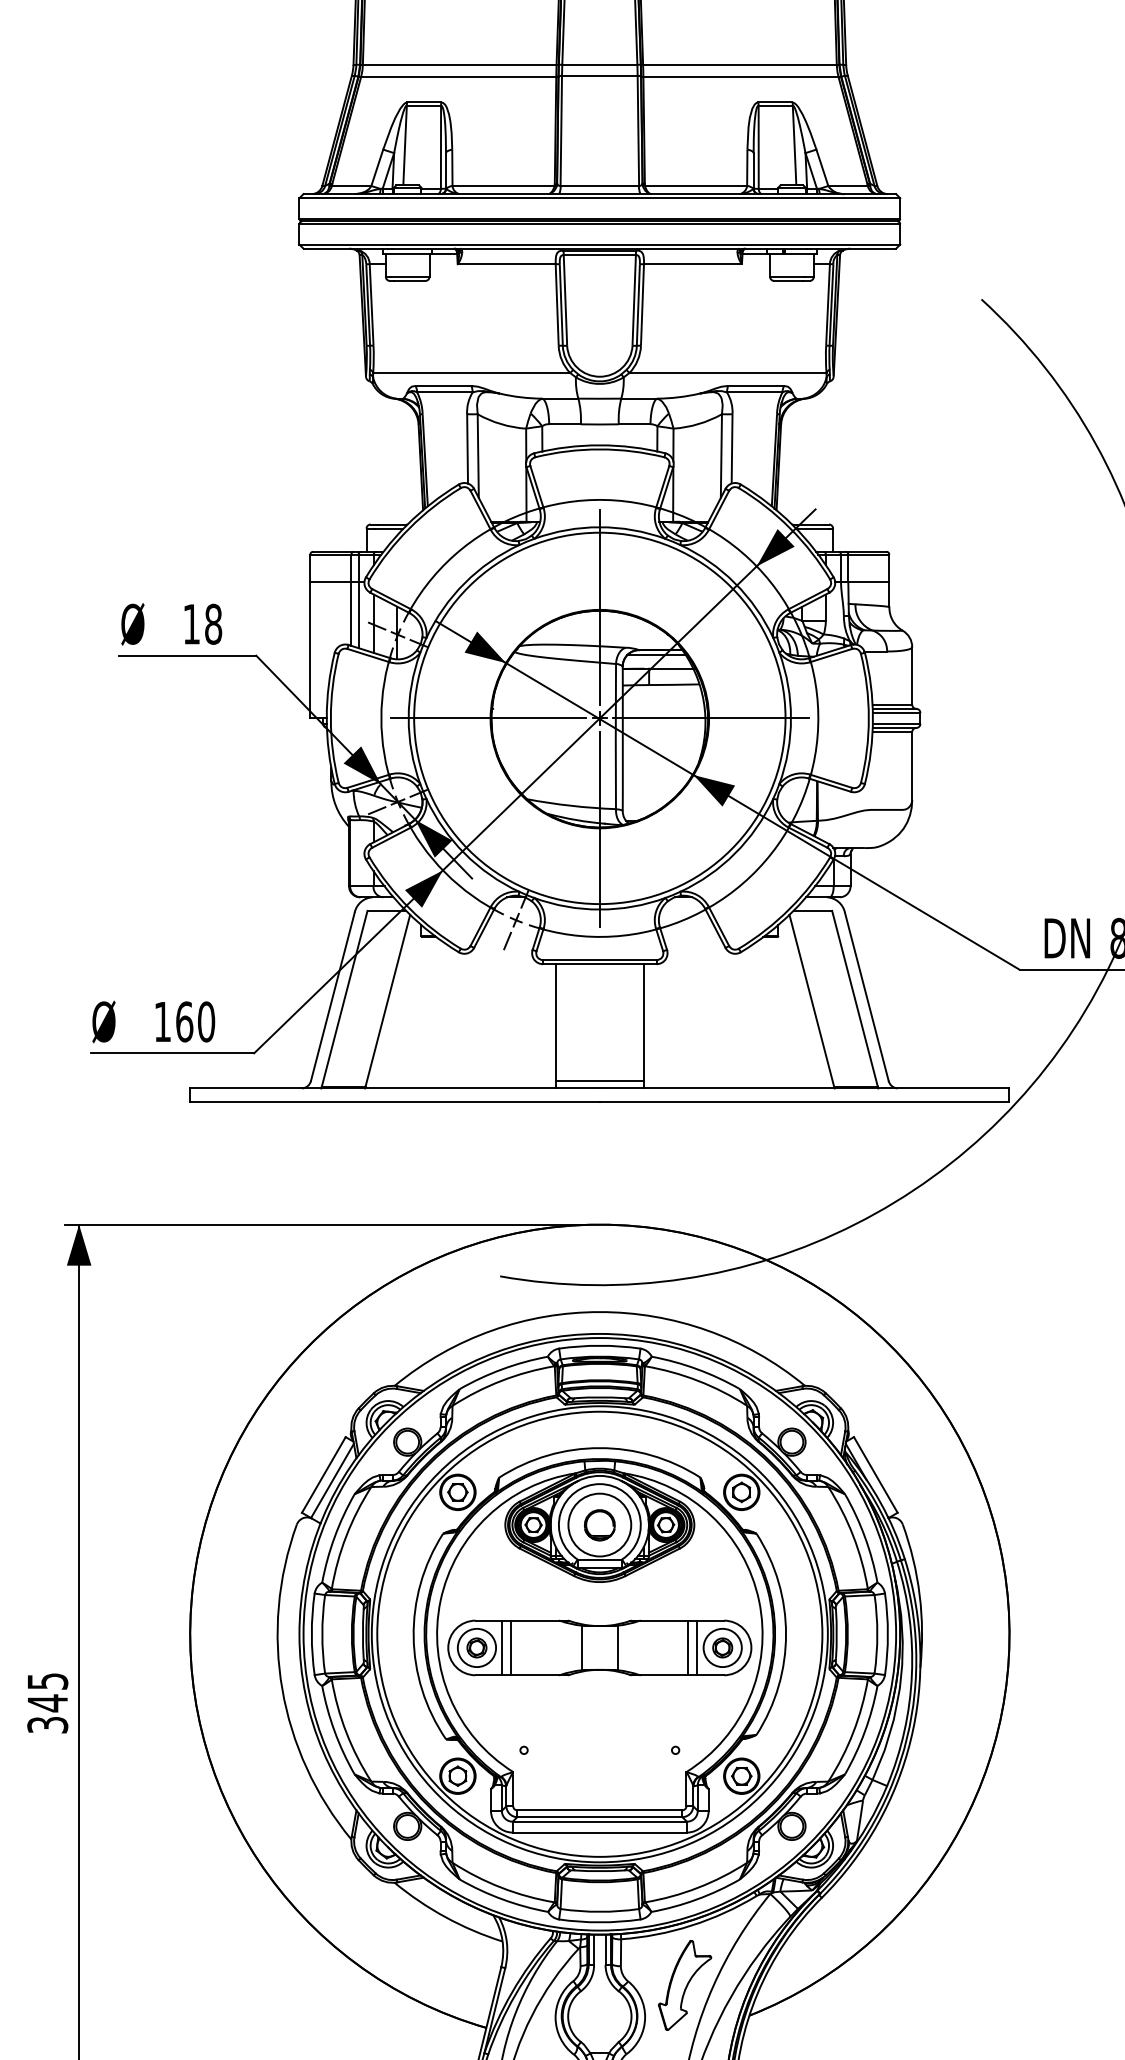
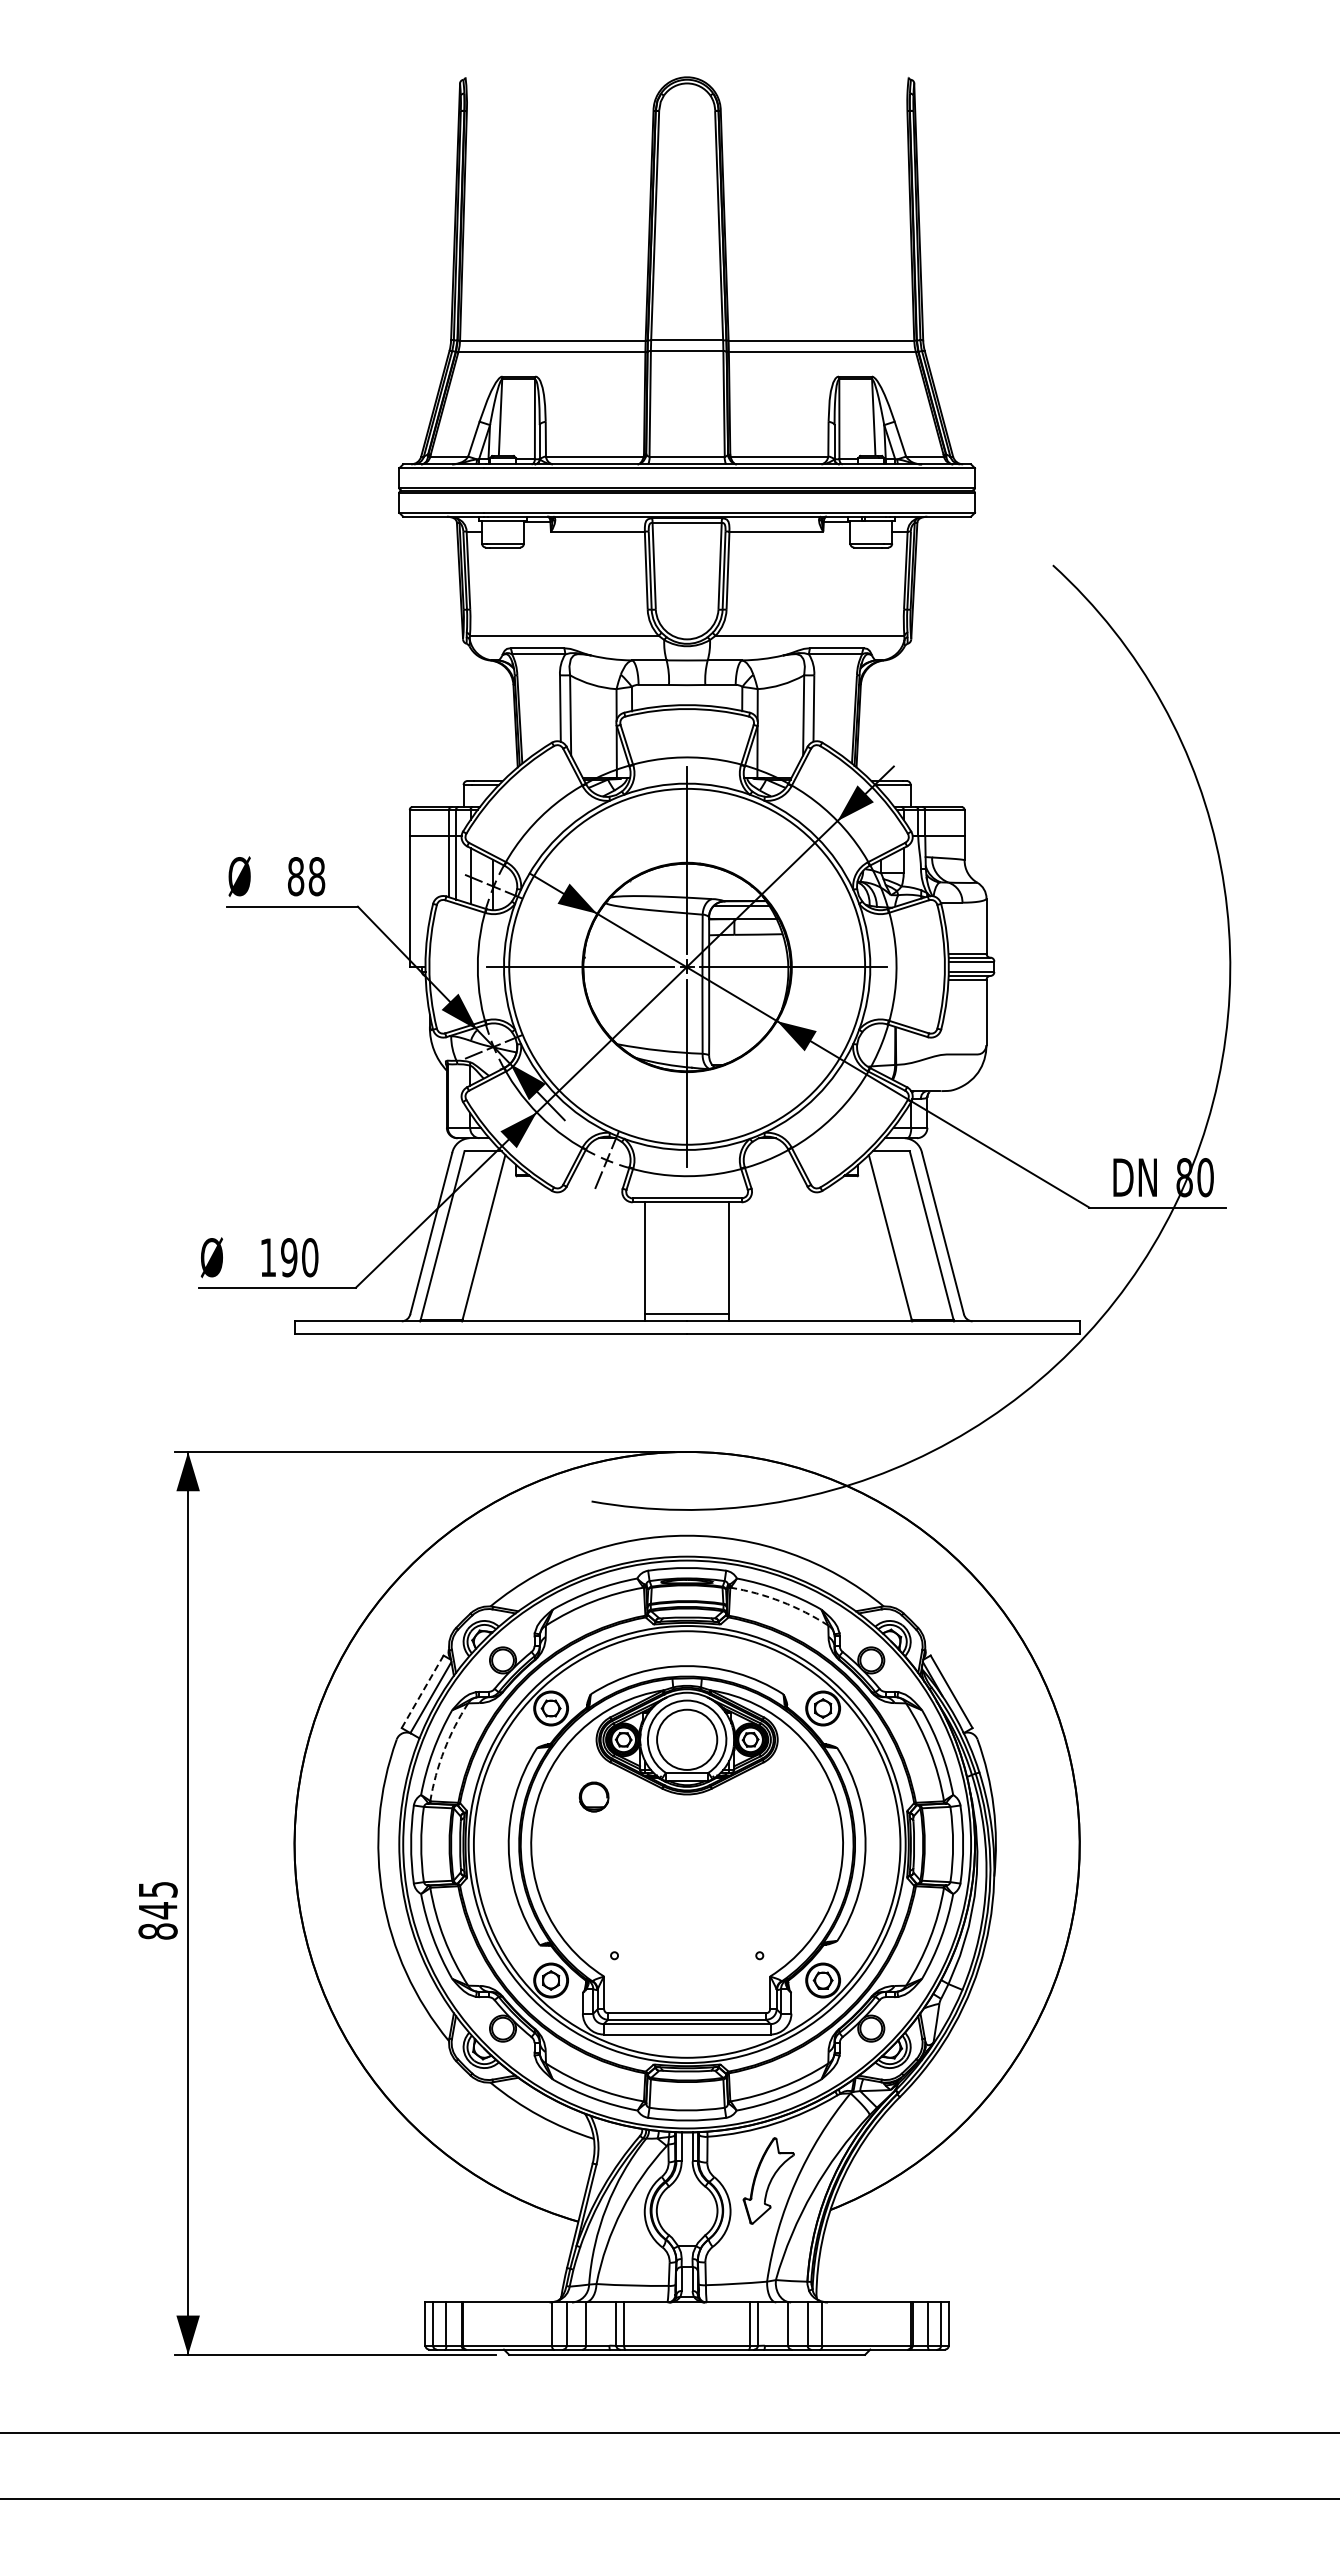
text: (192, 624) -> (296, 876), 18 -> 88
text: (184, 1021) -> (289, 1257), 160 -> 190
arc: (698, 1380) -> (781, 1601), solid -> dashed
line: (323, 1474) -> (422, 1691), solid -> dashed
part: (599, 1524) -> (593, 1796), moved
arc: (346, 1536) -> (444, 1750), solid -> dashed
part: (600, 1647) -> (687, 1857), removed
text: (47, 1725) -> (157, 1931), 345 -> 845

